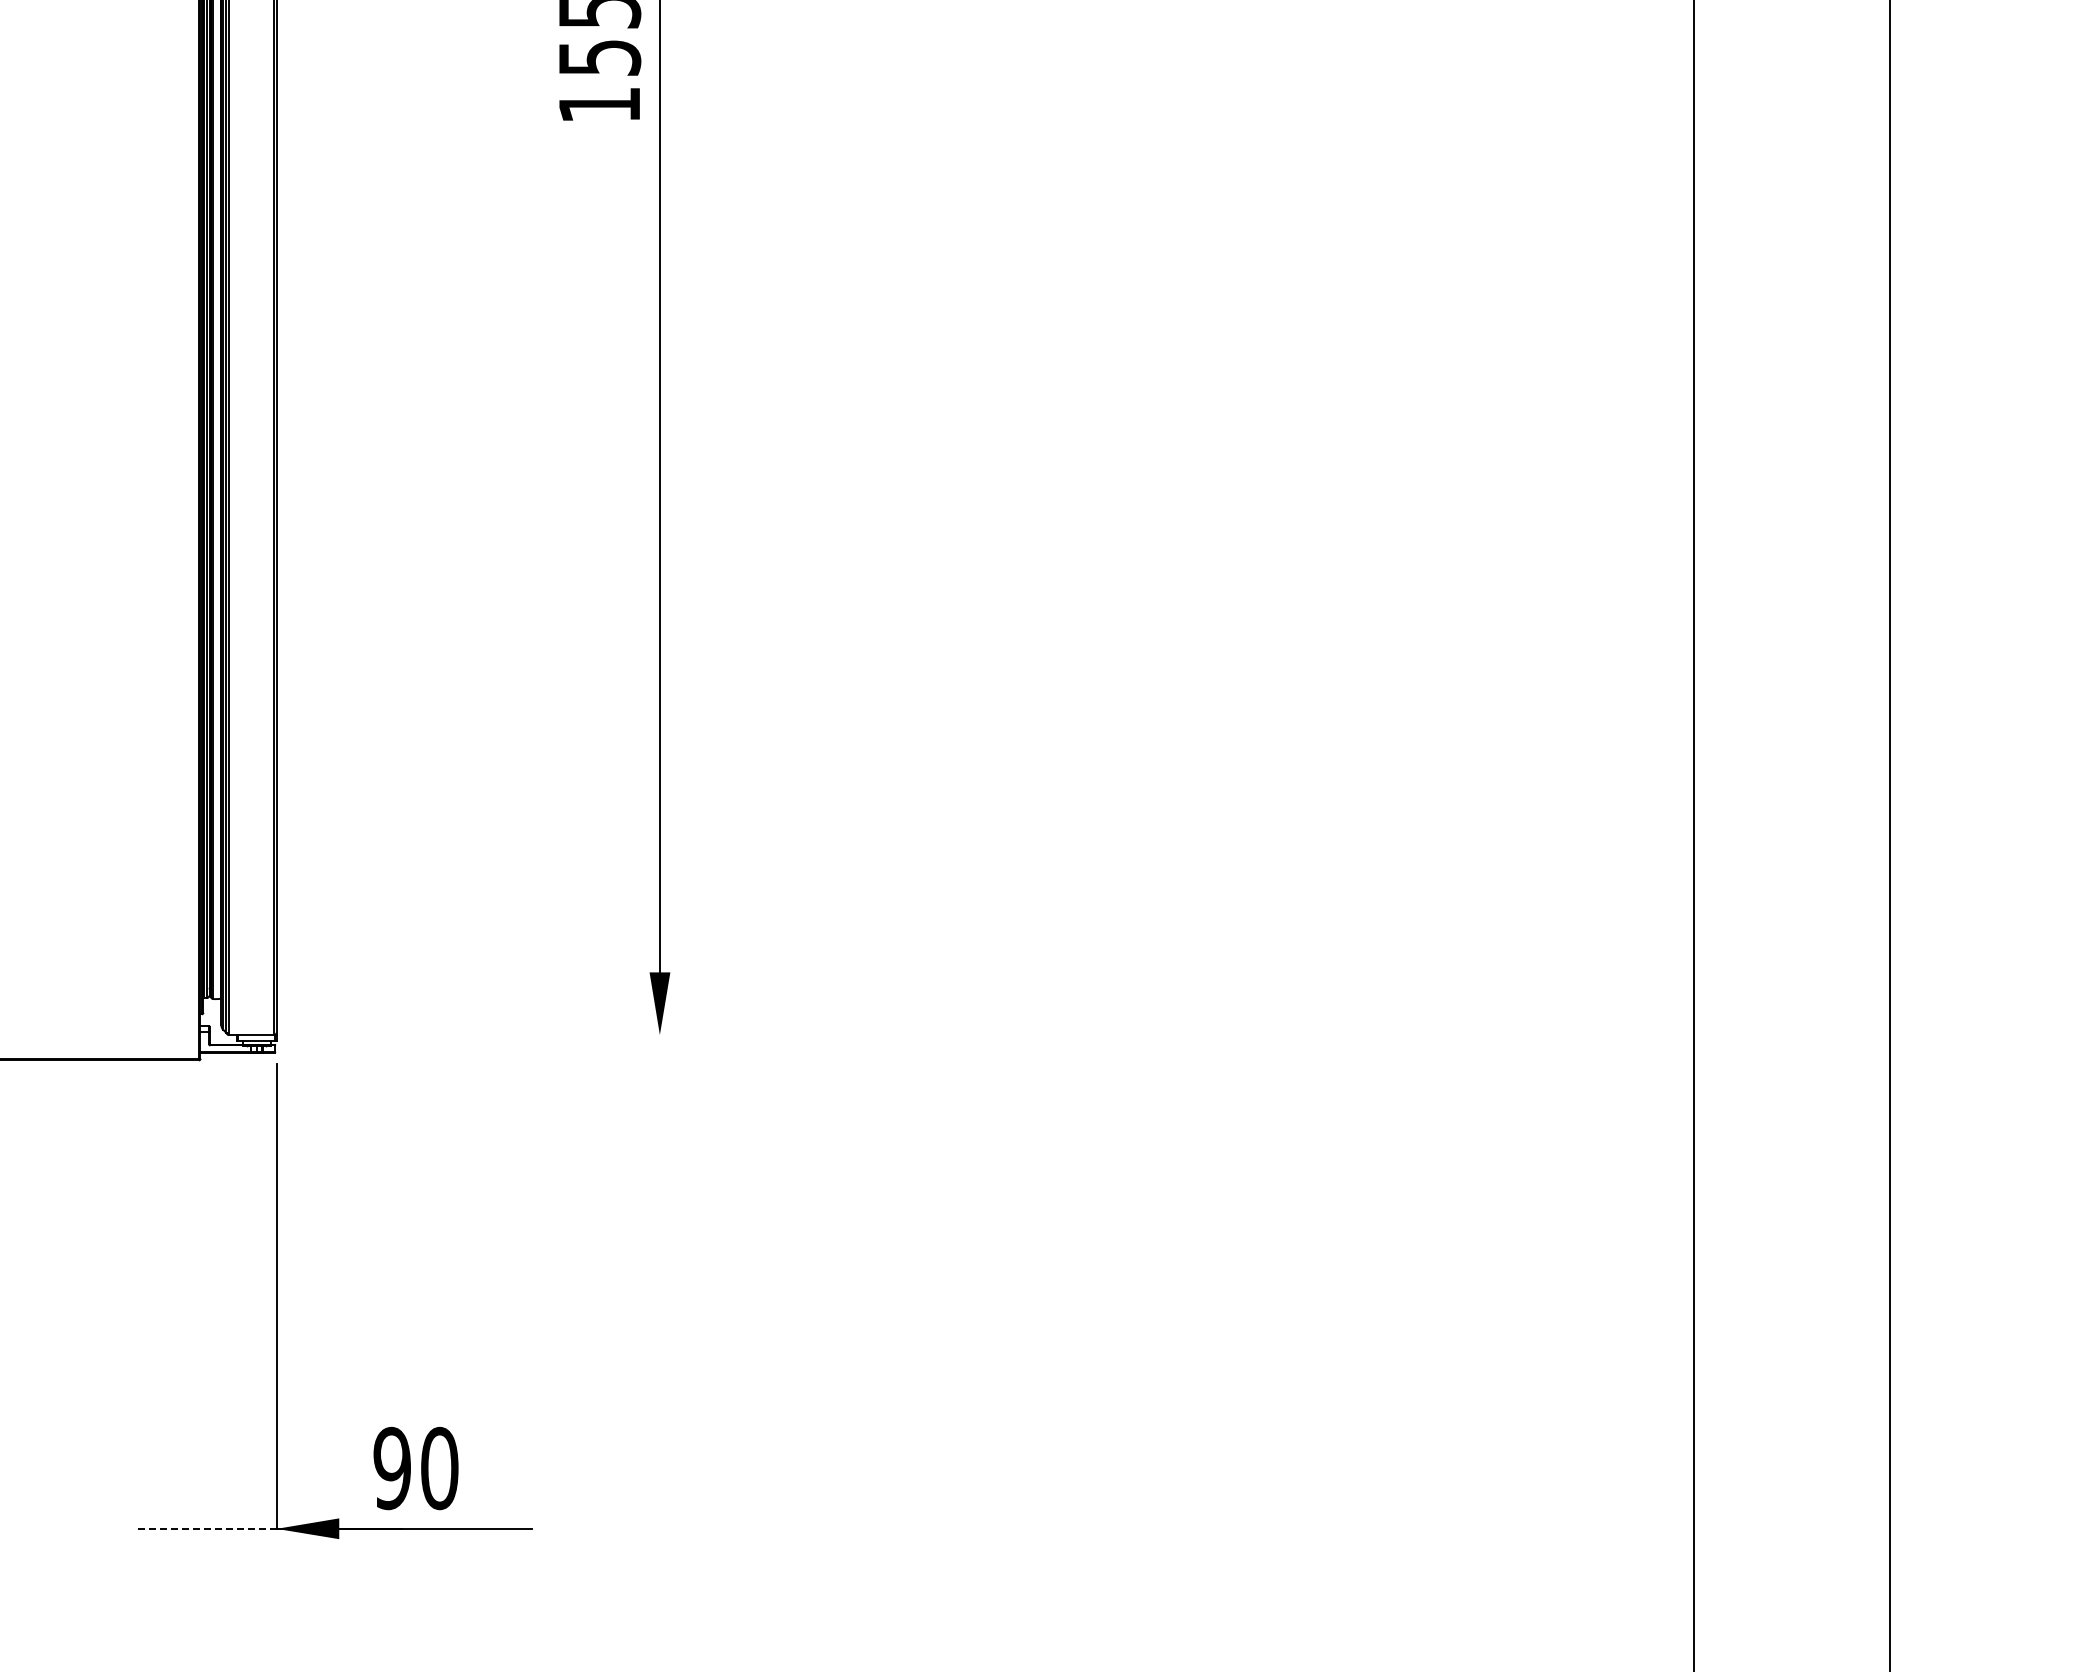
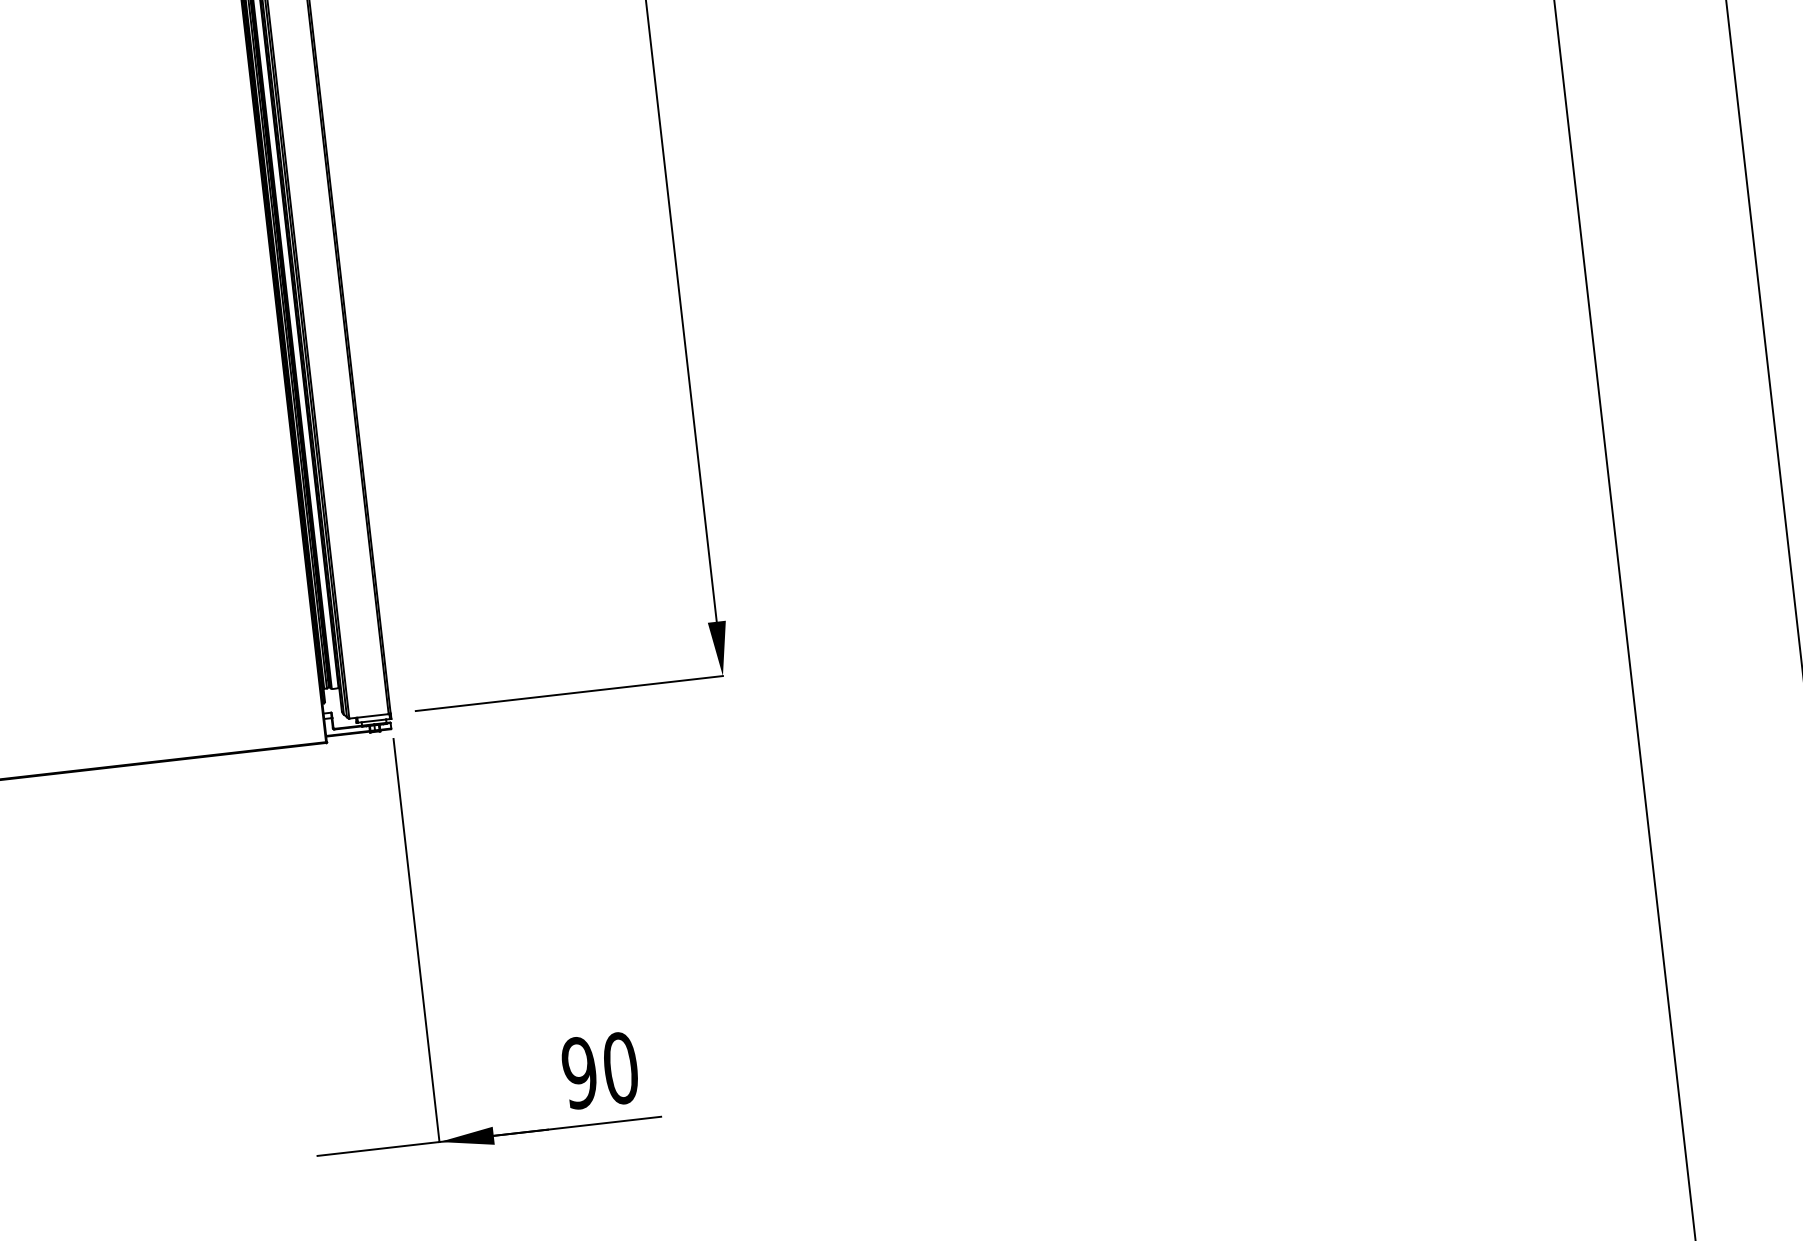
line: (482, 1035) -> (569, 694), added
text: (415, 1468) -> (599, 1070), moved
line: (205, 1528) -> (377, 1148), dashed -> solid

